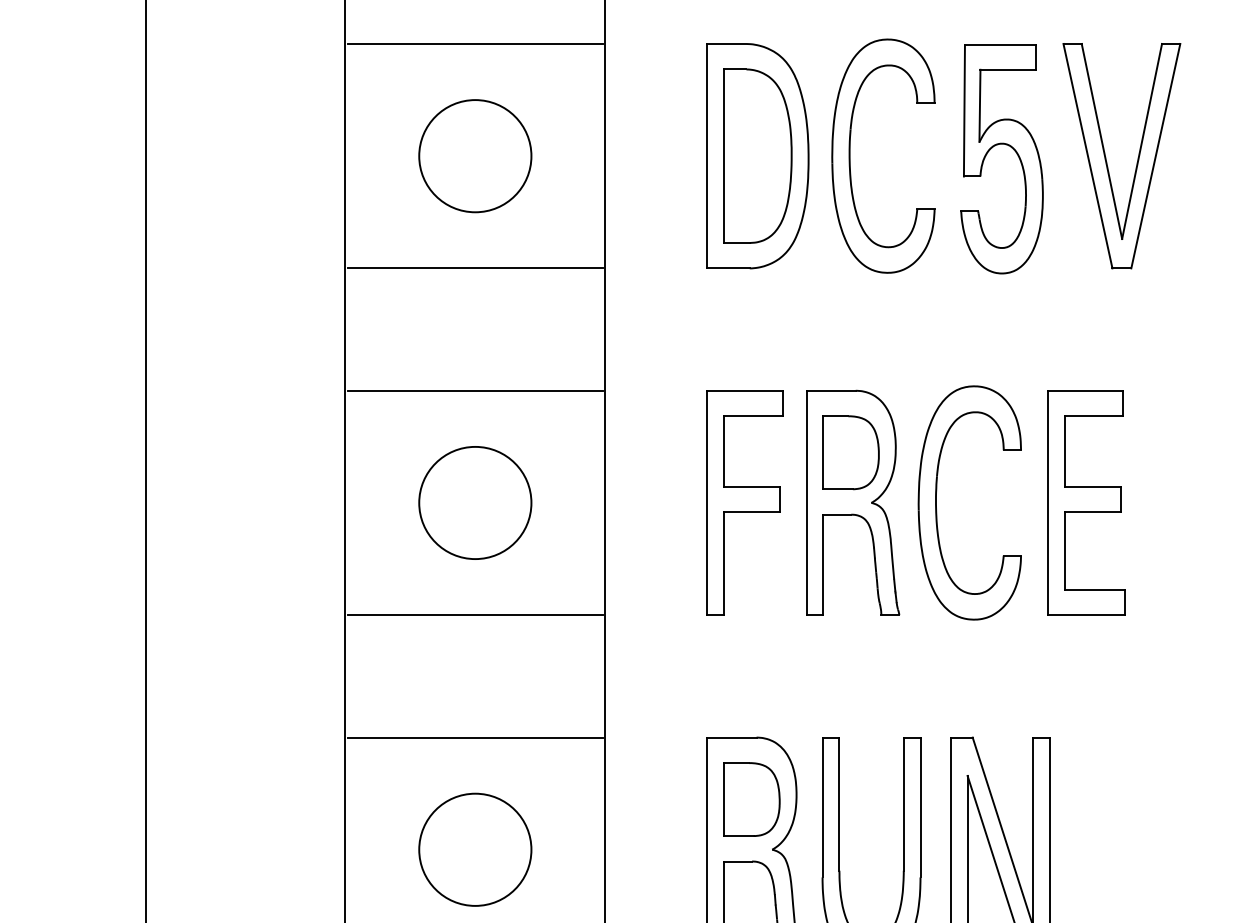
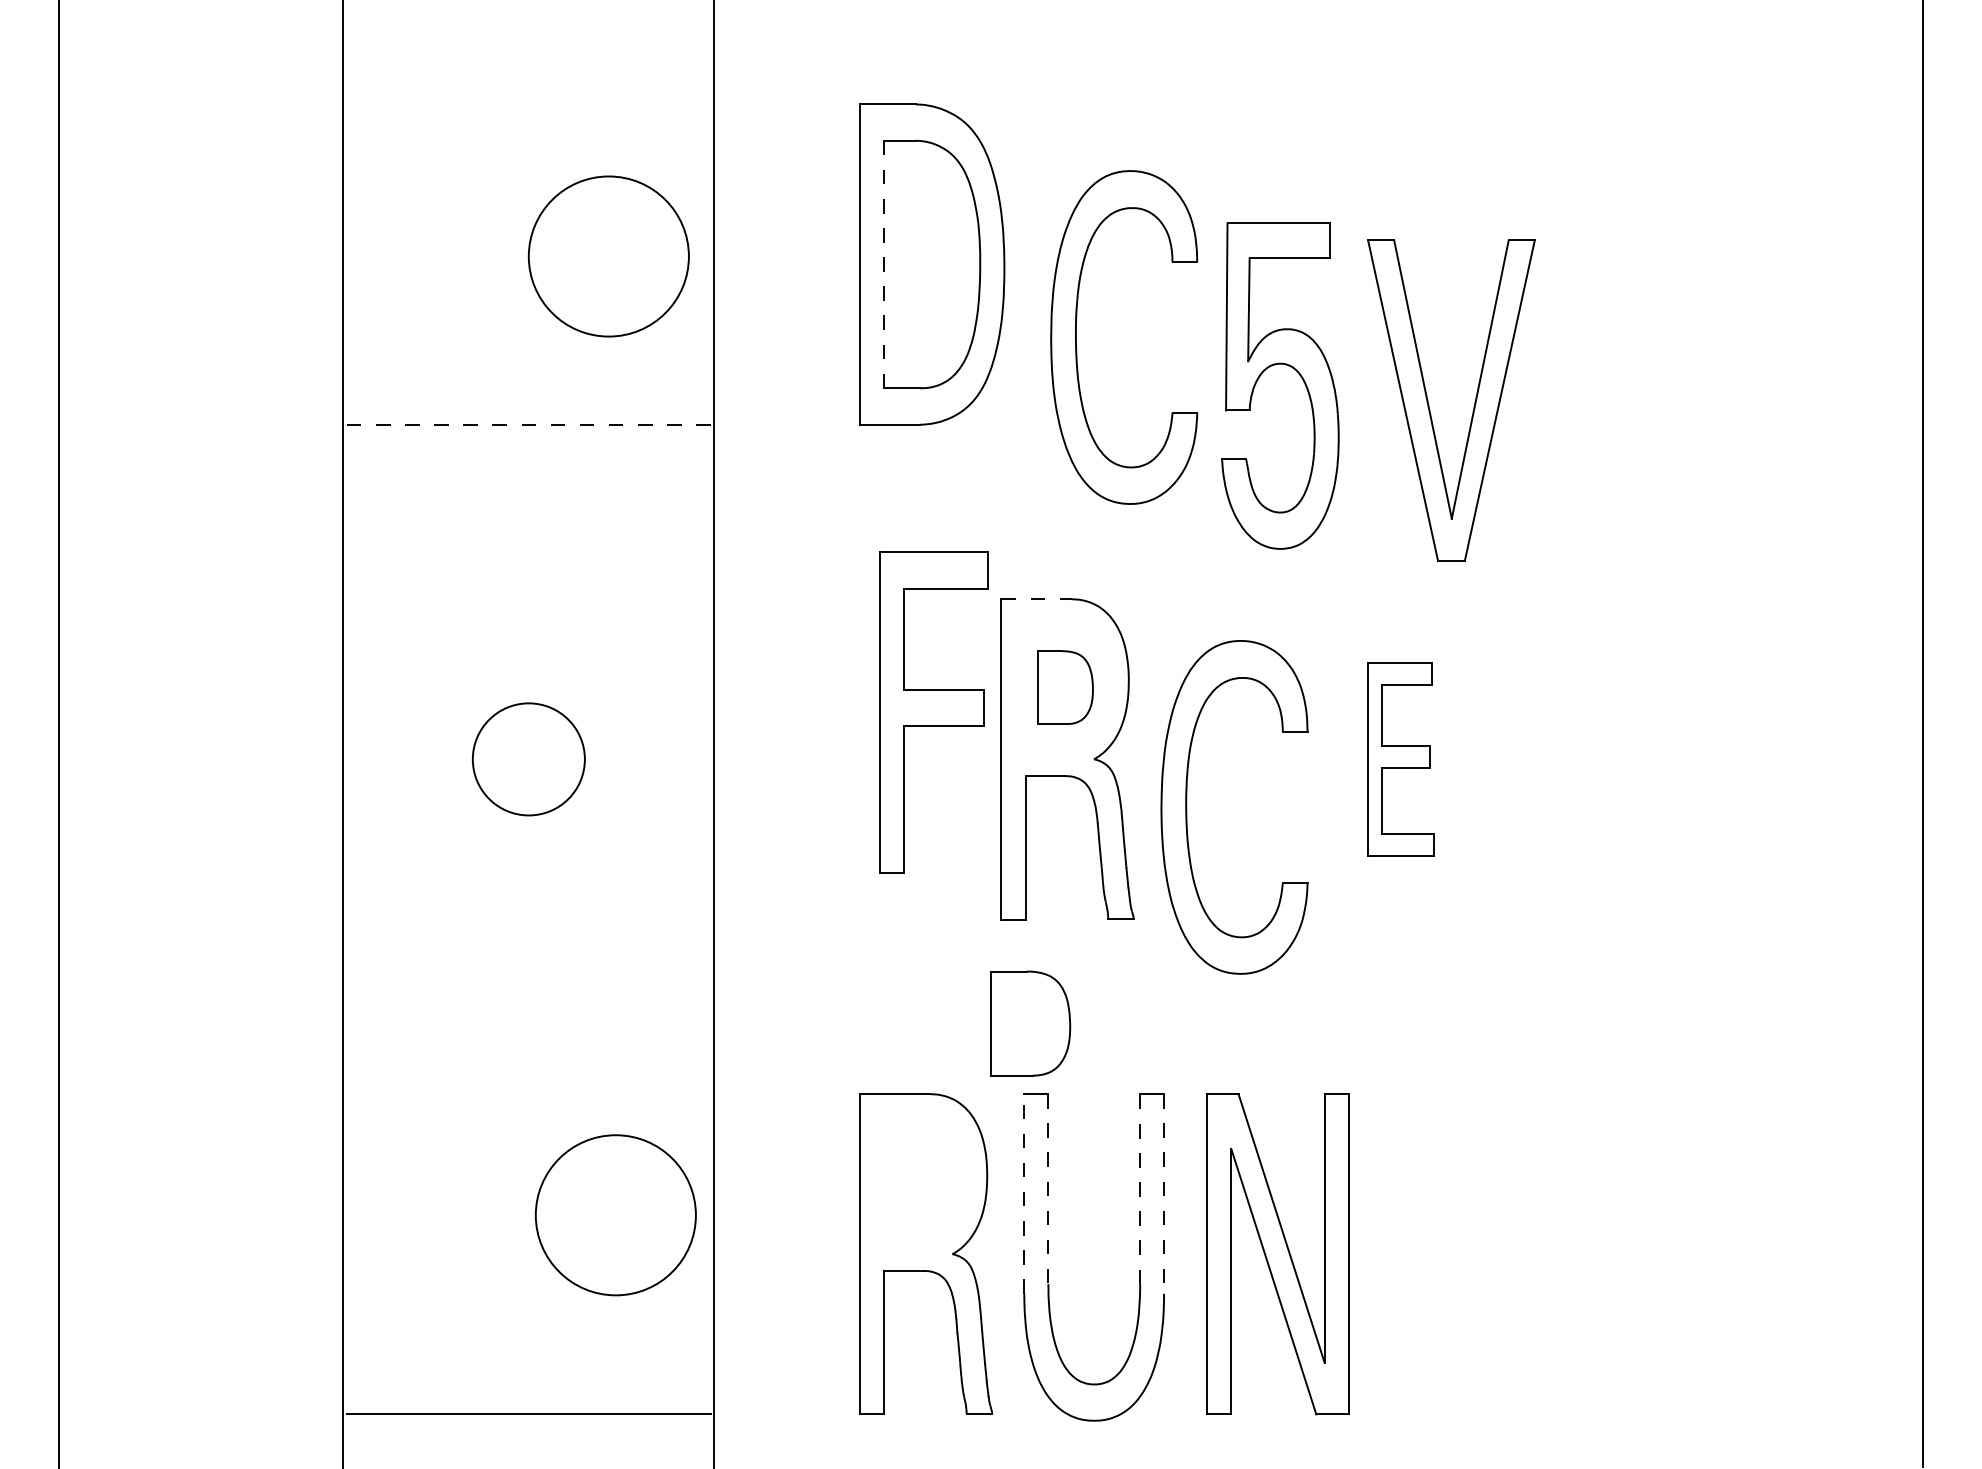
line: (475, 44) -> (528, 104), removed
part: (1009, 146) -> (1290, 367), moved
circle: (475, 156) -> (608, 256), moved
line: (724, 156) -> (884, 264), solid -> dashed
part: (850, 156) -> (1076, 337), moved
part: (1106, 158) -> (1429, 404), moved
line: (475, 268) -> (528, 424), solid -> dashed
line: (475, 390) -> (528, 599), removed
line: (831, 390) -> (1037, 599), solid -> dashed
part: (851, 452) -> (1065, 687), size x0.7
circle: (475, 503) -> (528, 759), size x0.7
part: (744, 503) -> (933, 712), moved
part: (936, 503) -> (1187, 807), moved
part: (1086, 503) -> (1400, 759), size x0.6
line: (475, 615) -> (528, 919), removed
line: (475, 737) -> (528, 1094), removed
part: (751, 799) -> (1030, 1023), moved
line: (839, 804) -> (1048, 1189), solid -> dashed
line: (903, 804) -> (1140, 1189), solid -> dashed
line: (822, 807) -> (1024, 1193), solid -> dashed
line: (920, 807) -> (1164, 1193), solid -> dashed
circle: (475, 849) -> (615, 1215), moved

